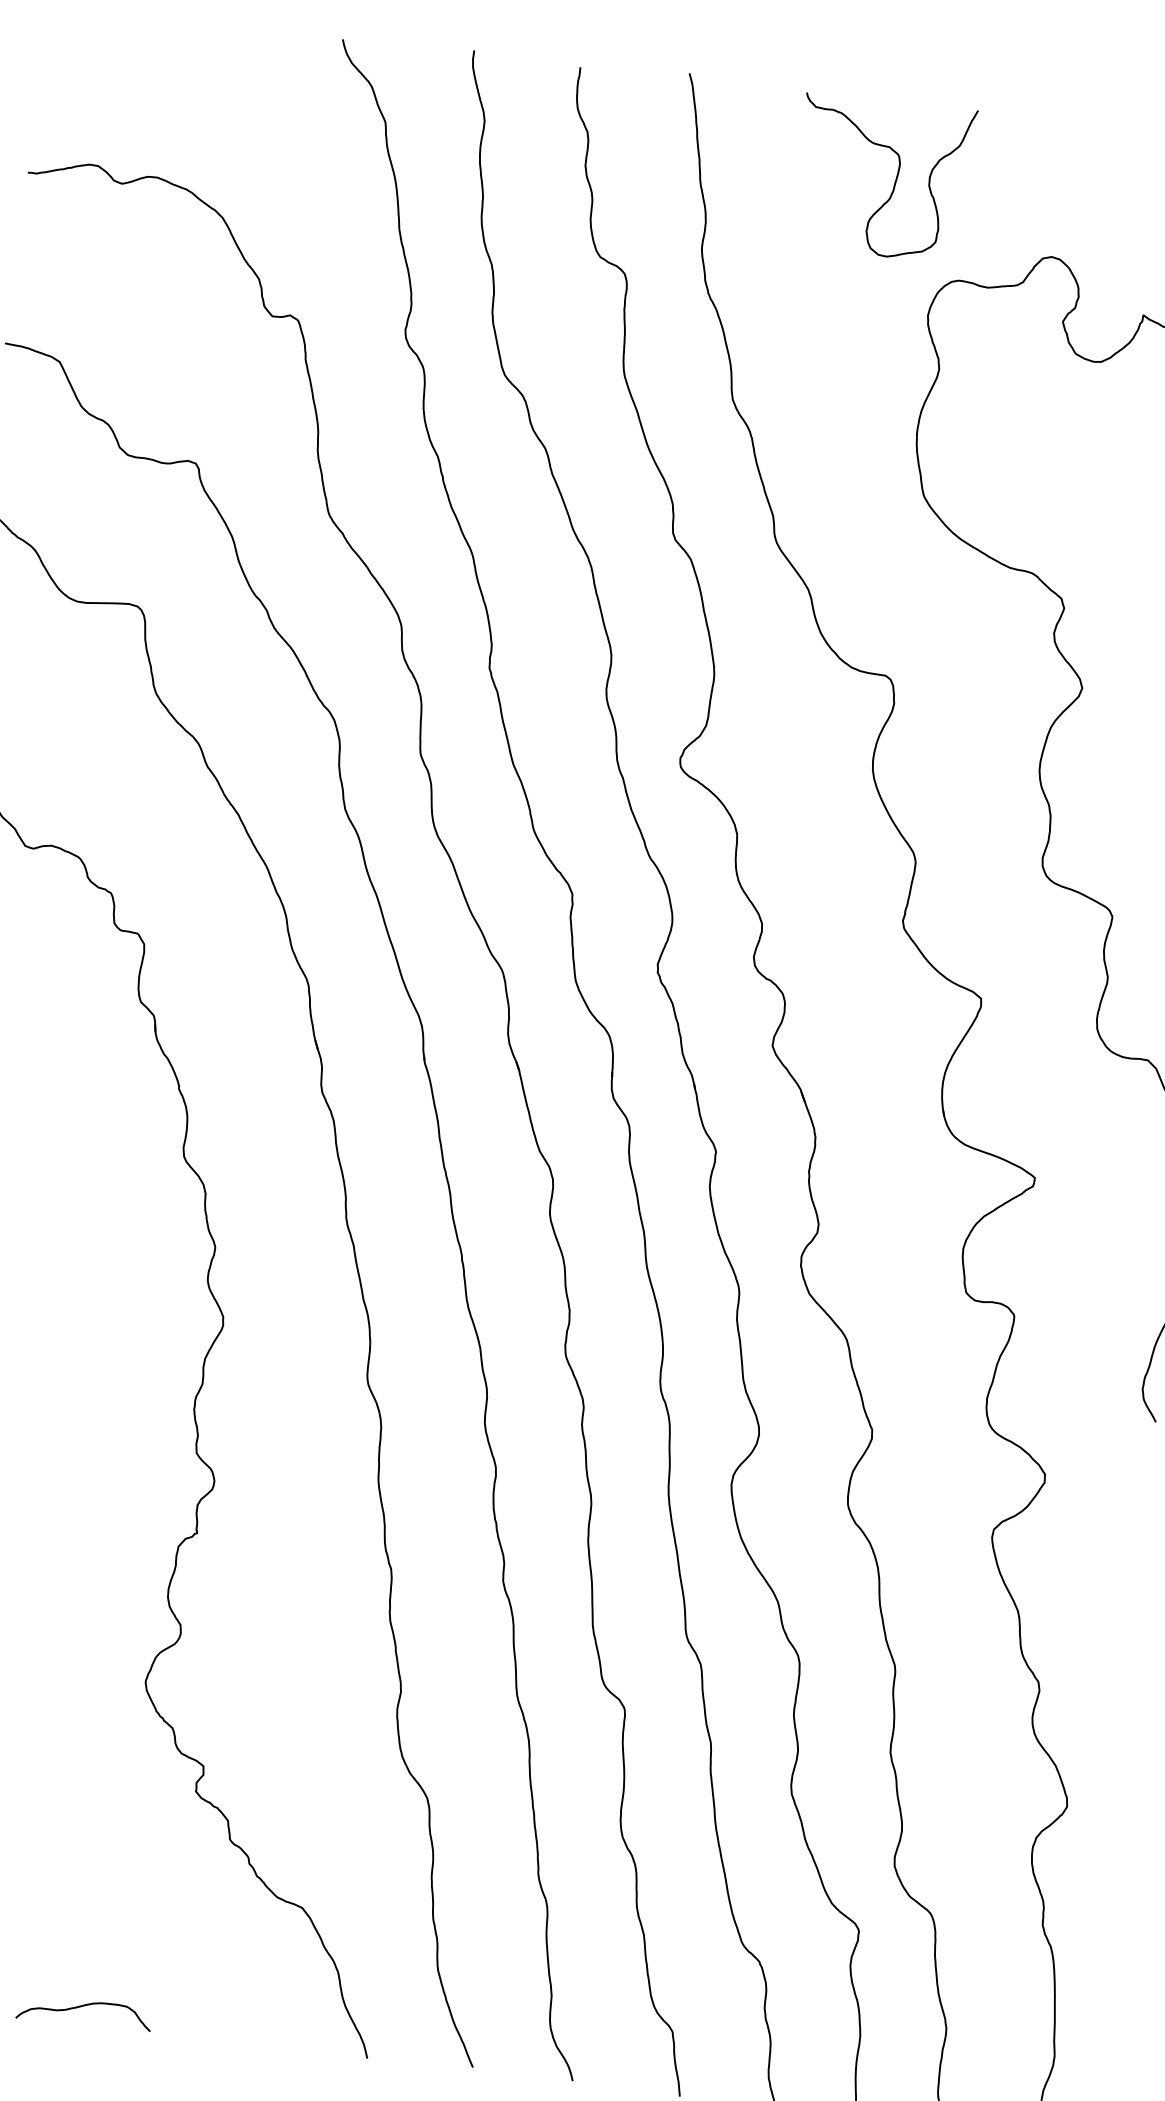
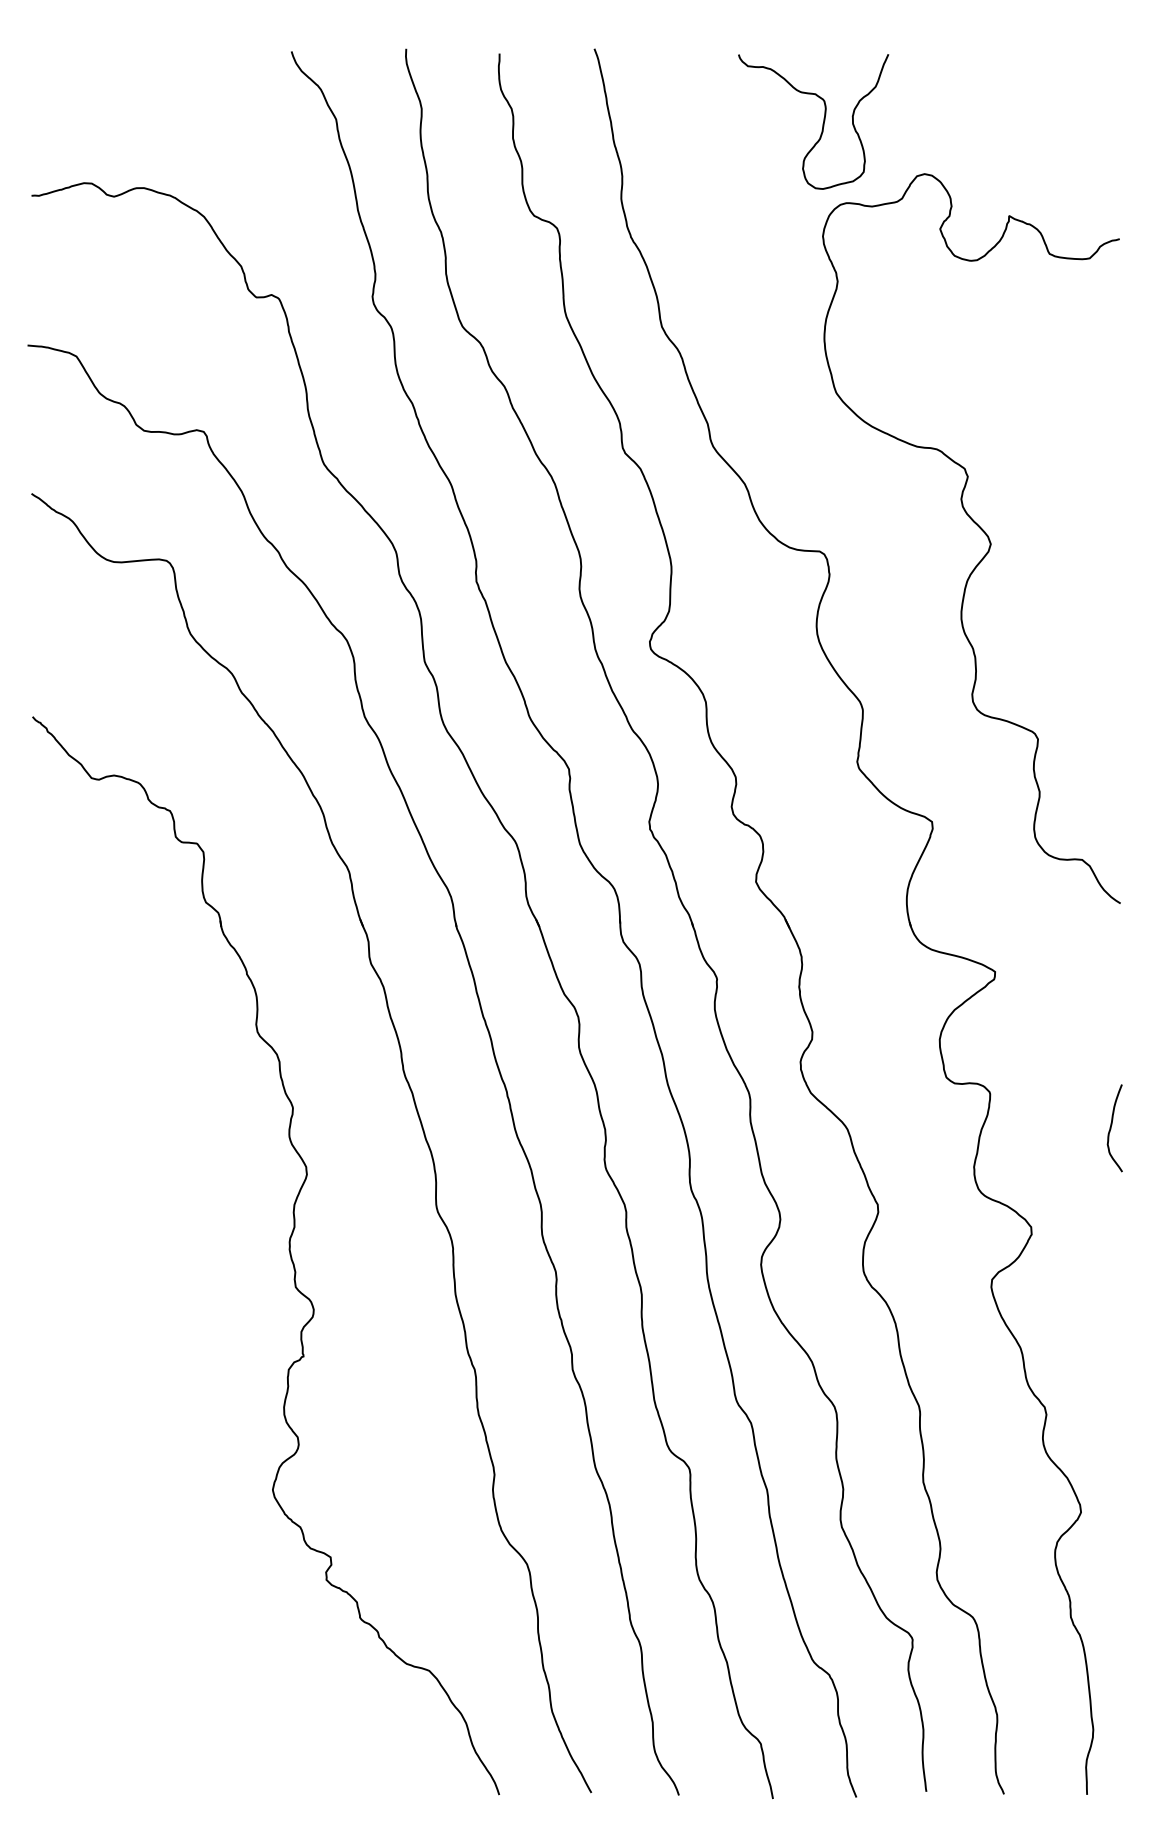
curve: (894, 181) -> (822, 123), moved
curve: (83, 2006) -> (249, 1776), removed

